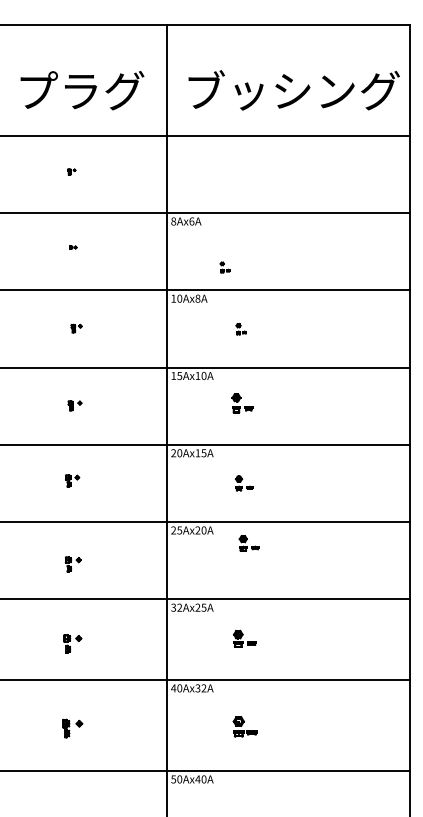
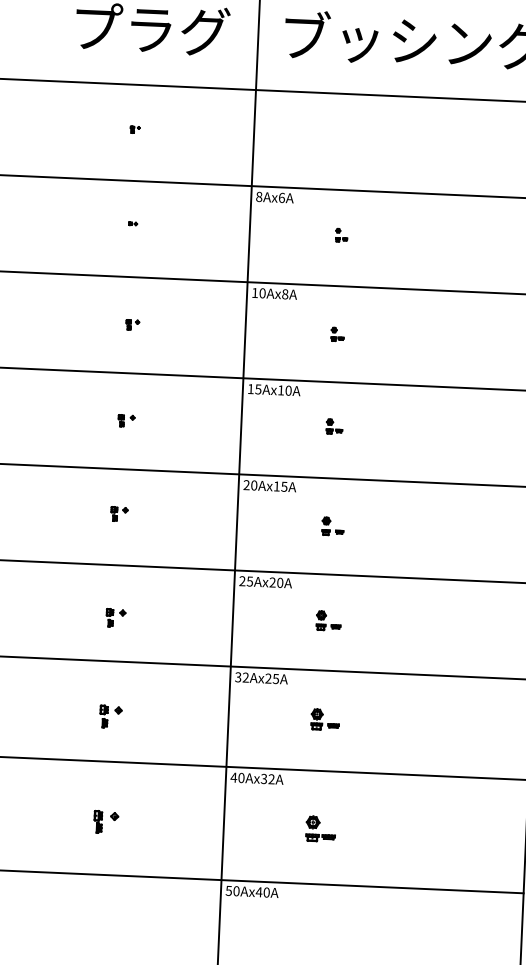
part: (224, 267) -> (340, 235), moved
part: (241, 402) -> (333, 425), size x0.62
part: (248, 543) -> (327, 621), moved

